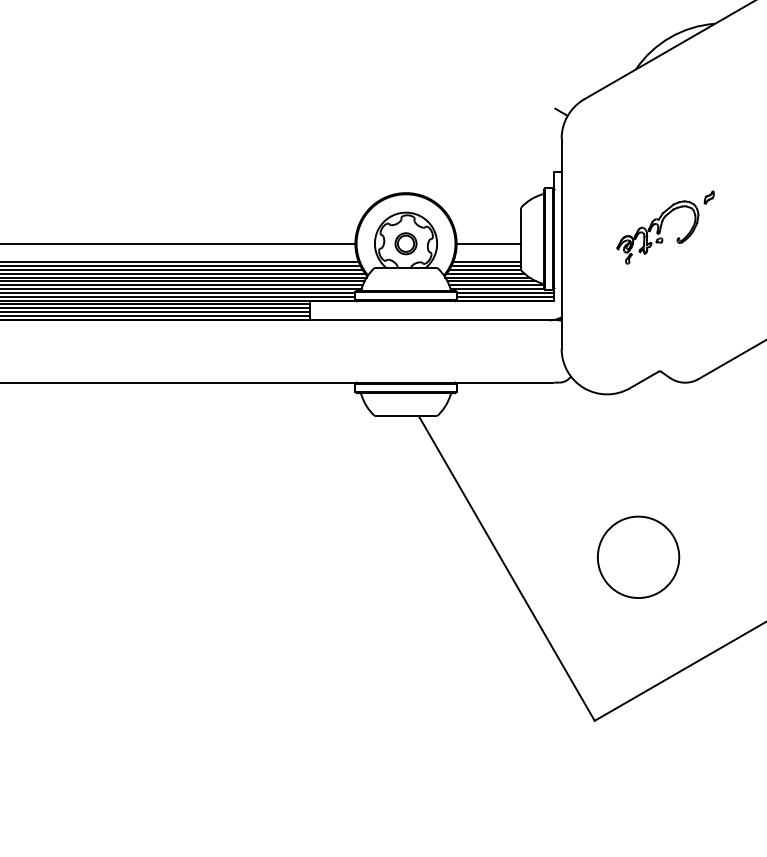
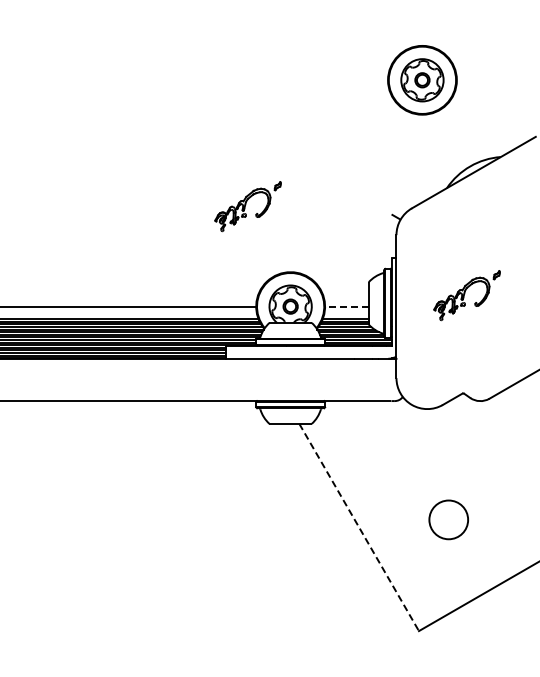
part: (342, 96) -> (247, 206), added
line: (488, 243) -> (346, 306), solid -> dashed
circle: (638, 556) -> (448, 519), size x0.7
line: (507, 568) -> (359, 527), solid -> dashed

